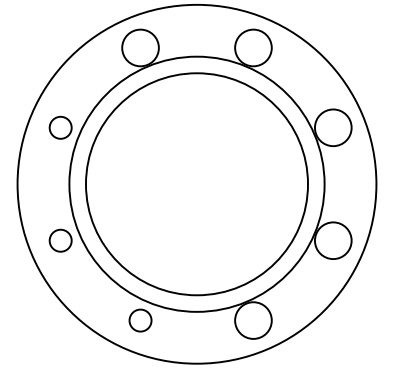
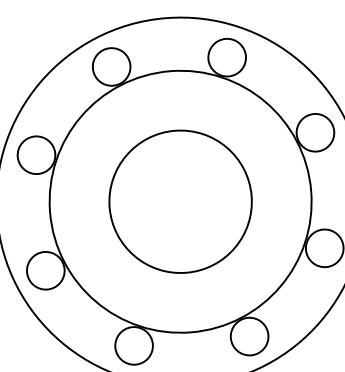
circle: (60, 127) -> (36, 154), size x1.67
circle: (196, 183) -> (180, 201), size x0.62
circle: (60, 240) -> (45, 270), size x1.67
circle: (140, 320) -> (134, 345), size x1.67

